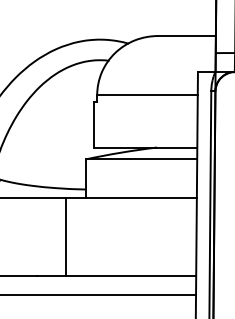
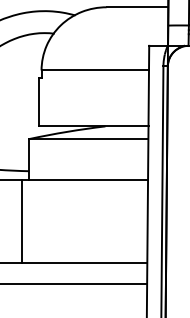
line: (66, 236) -> (22, 221), moved

